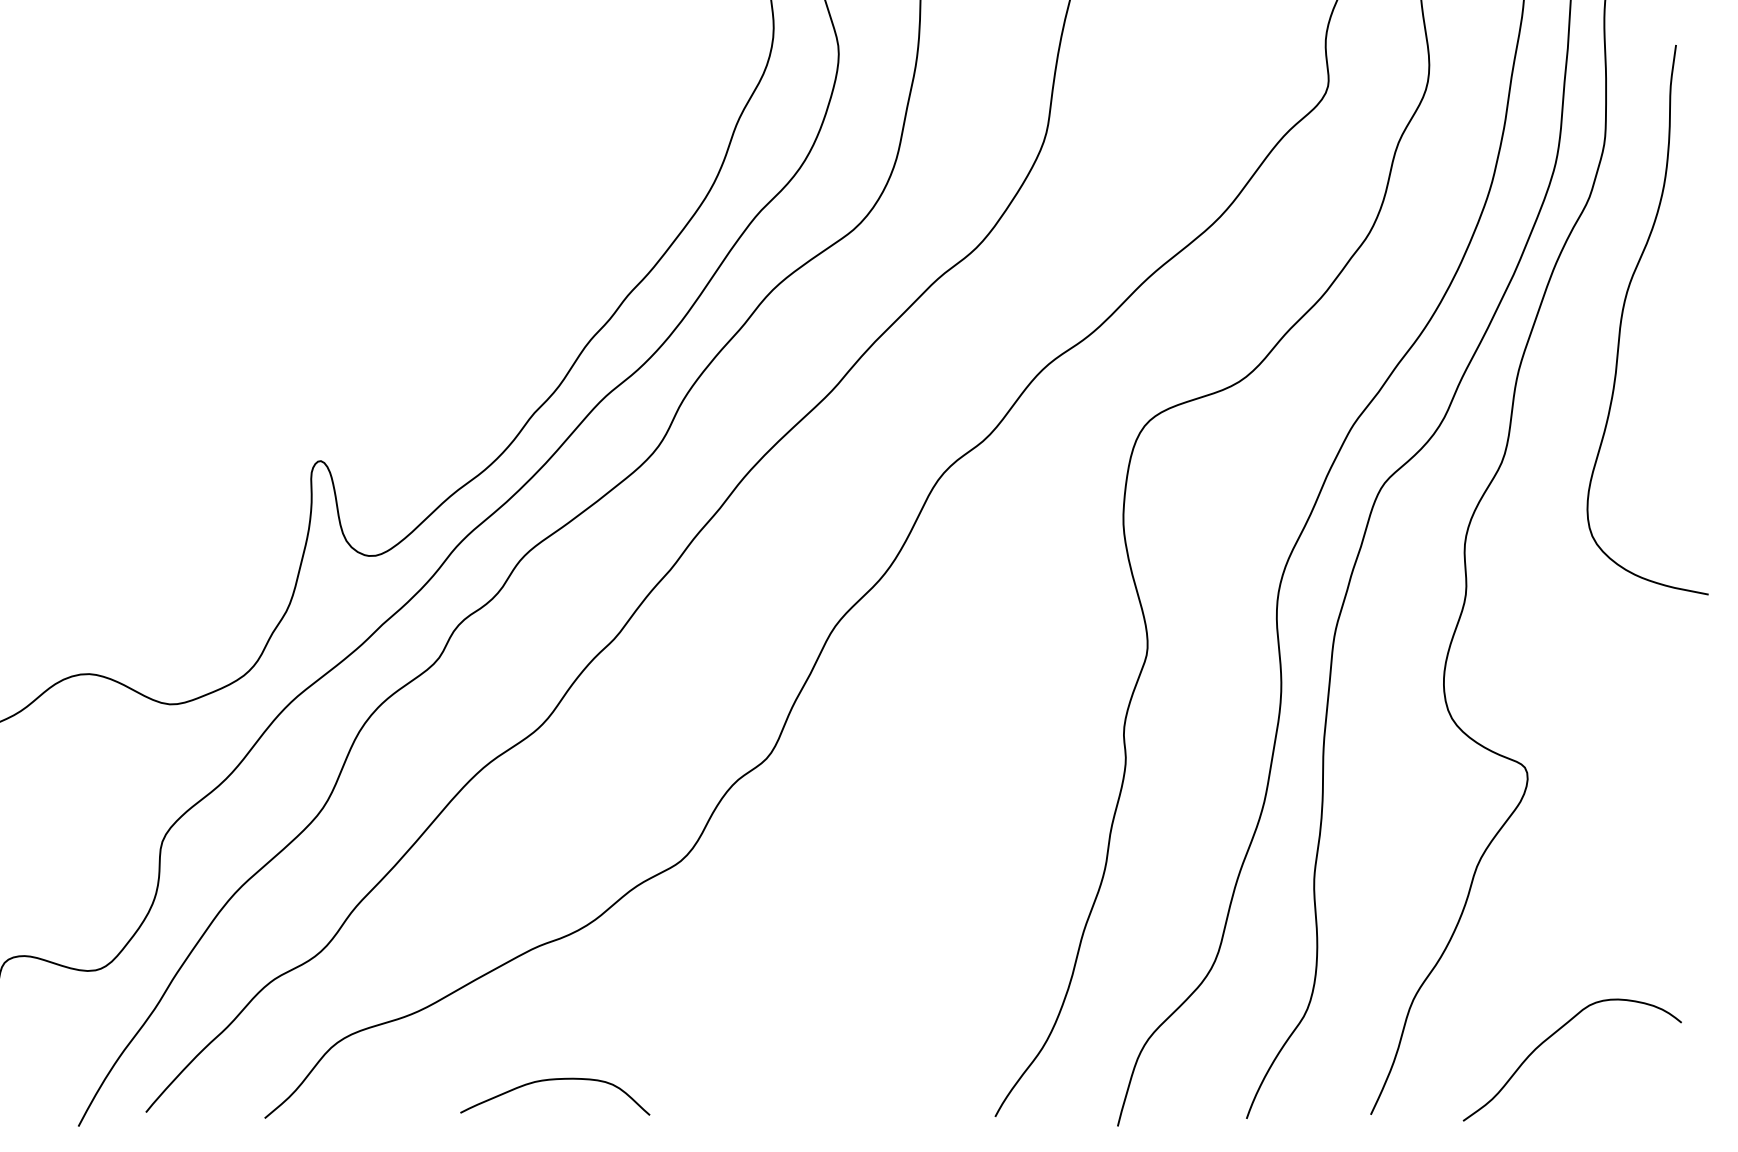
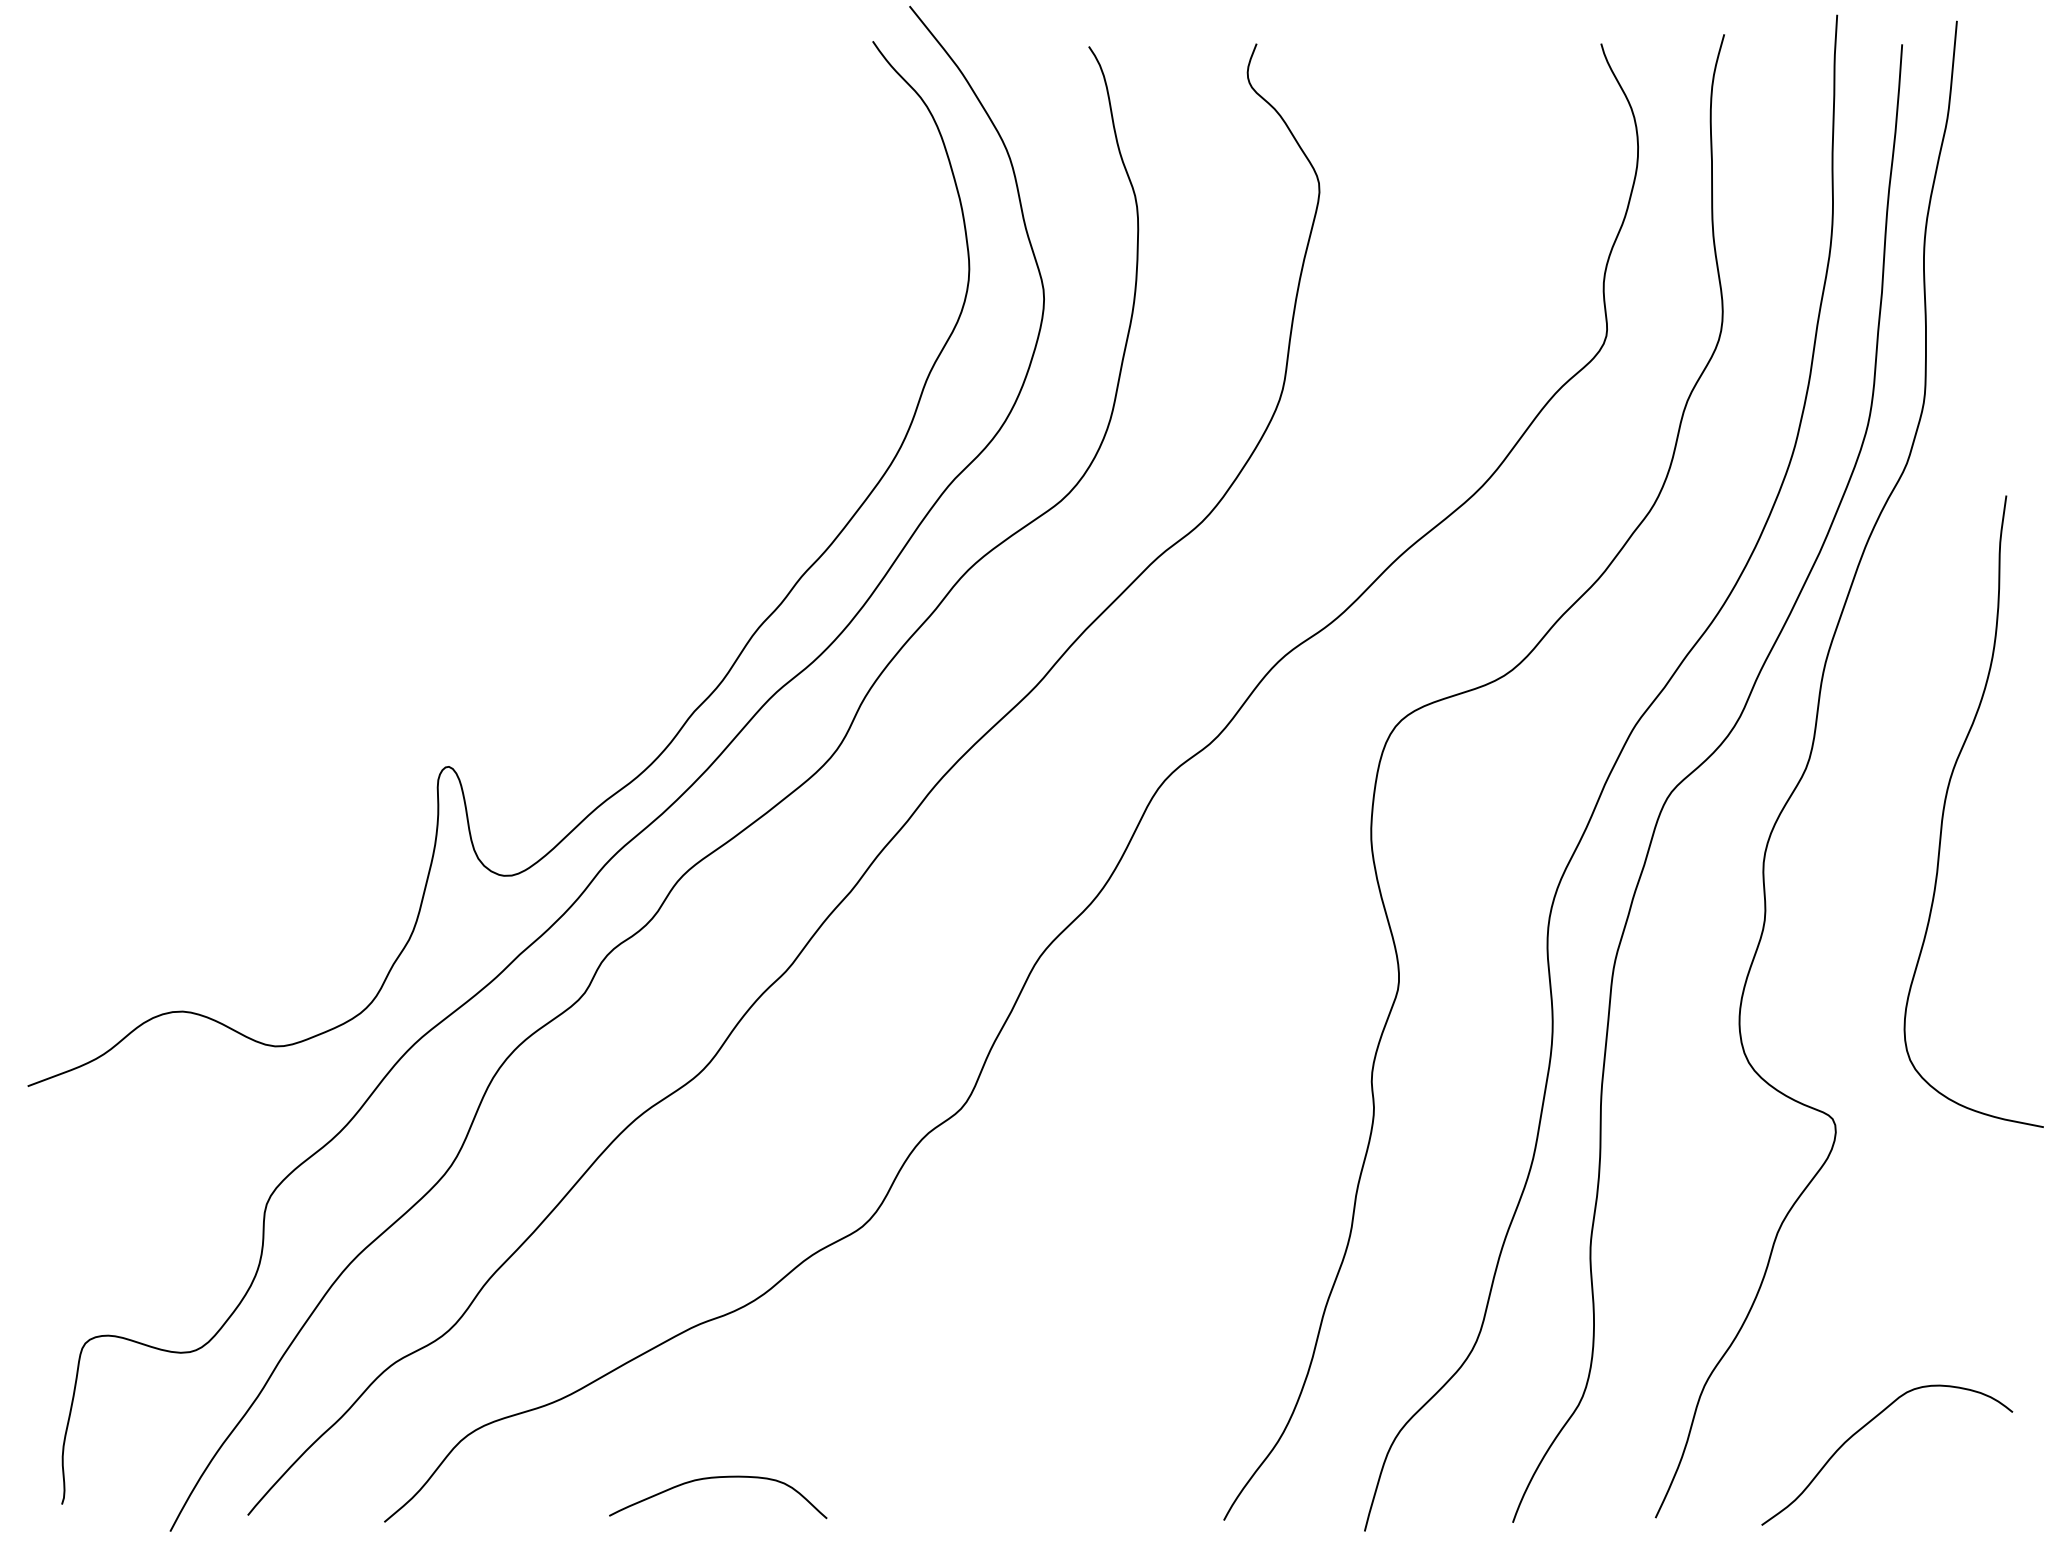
curve: (1623, 315) -> (1945, 806), moved

